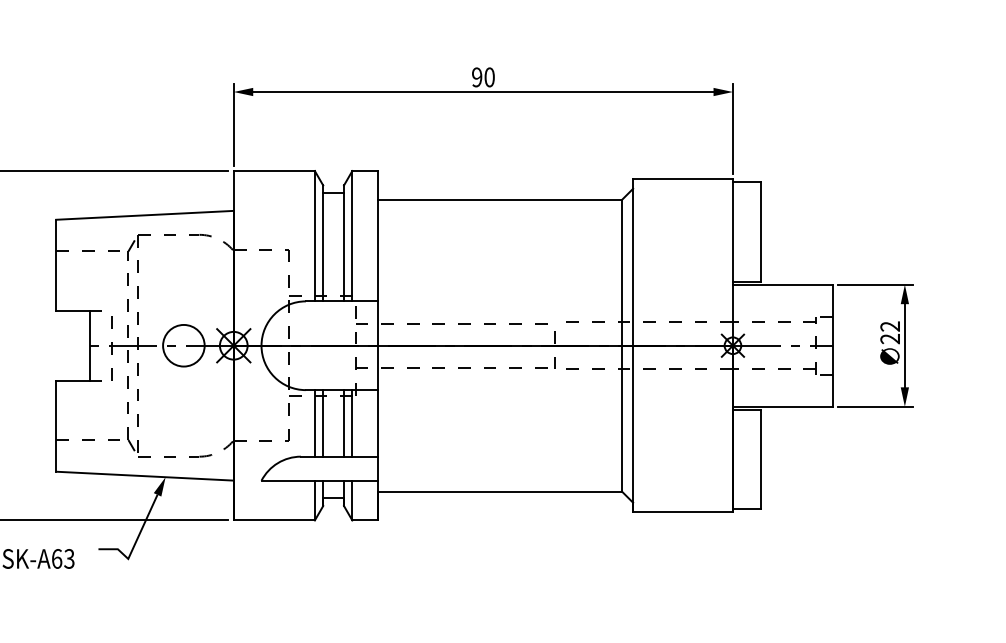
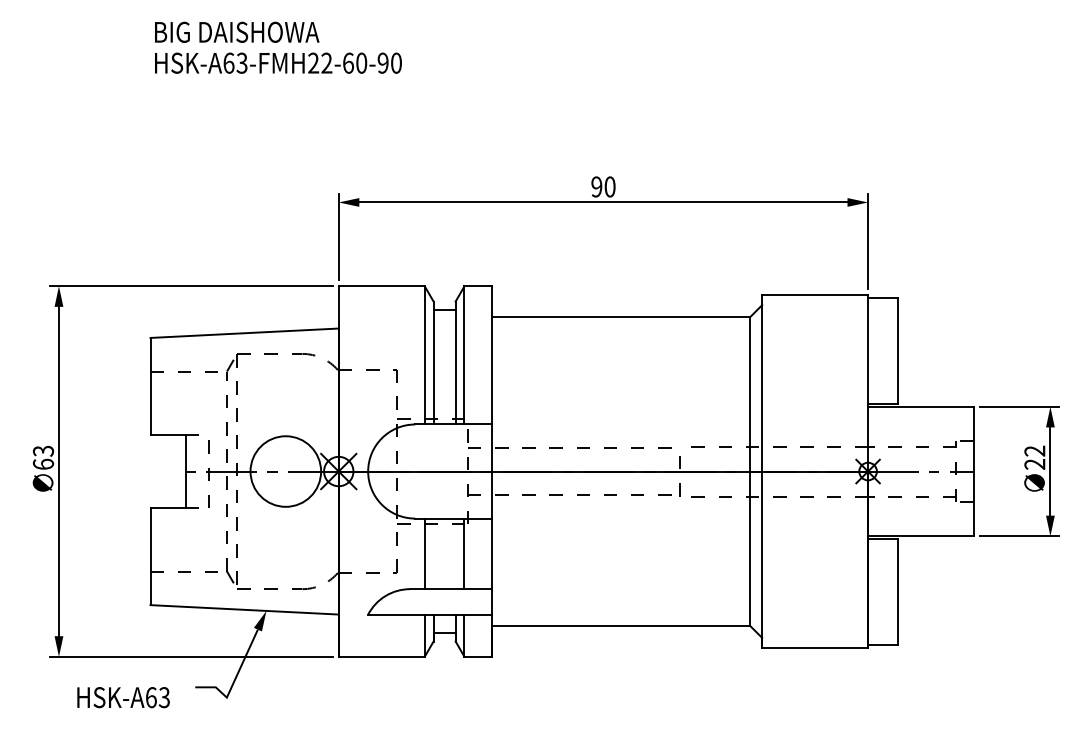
circle: (183, 345) -> (285, 471), size x1.6
line: (323, 423) -> (433, 553), removed
line: (343, 423) -> (455, 553), removed

